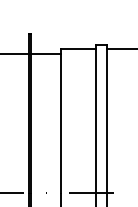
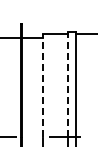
line: (96, 118) -> (68, 84), solid -> dashed
line: (61, 120) -> (43, 85), solid -> dashed

